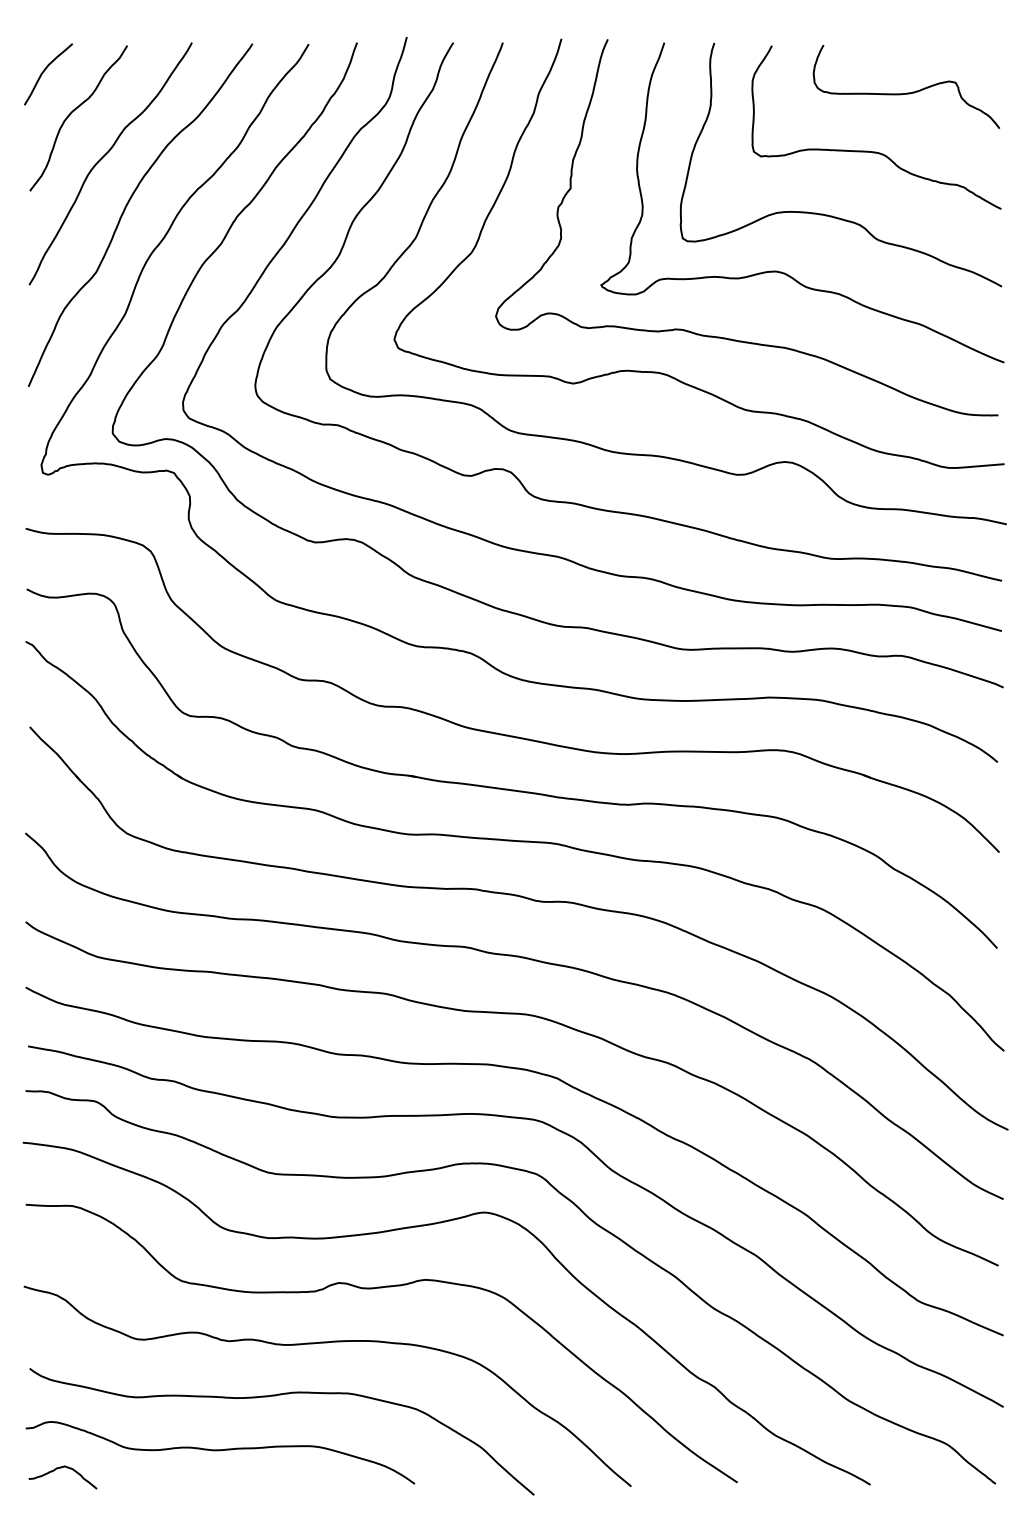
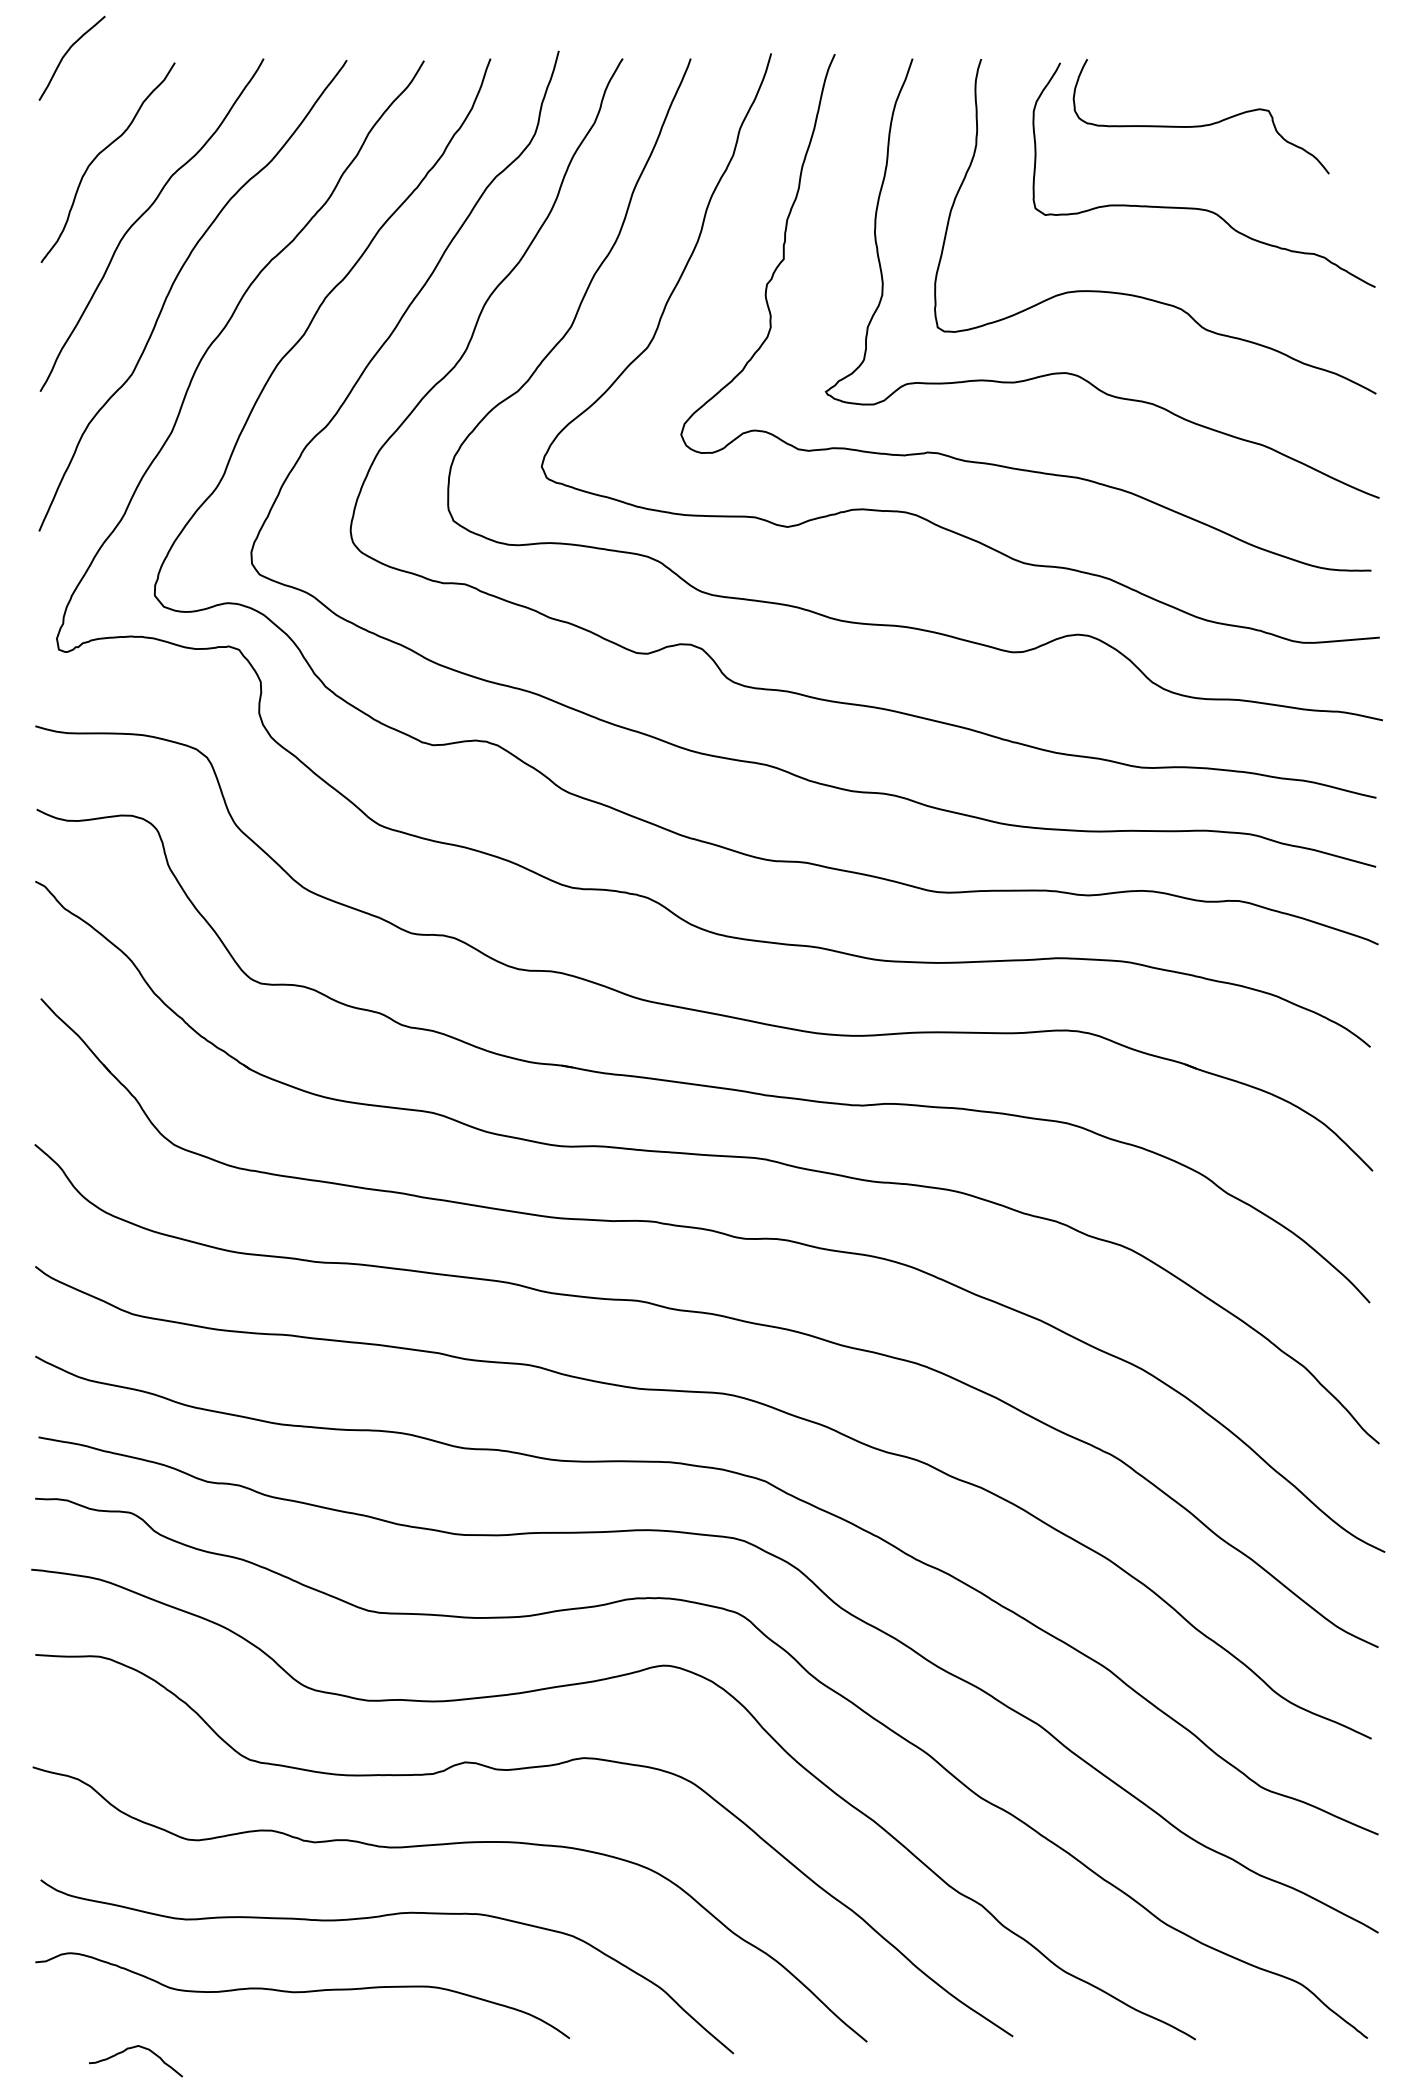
curve: (45, 70) -> (67, 52), moved
curve: (906, 92) -> (1201, 124), moved
curve: (61, 1468) -> (133, 2048), moved

